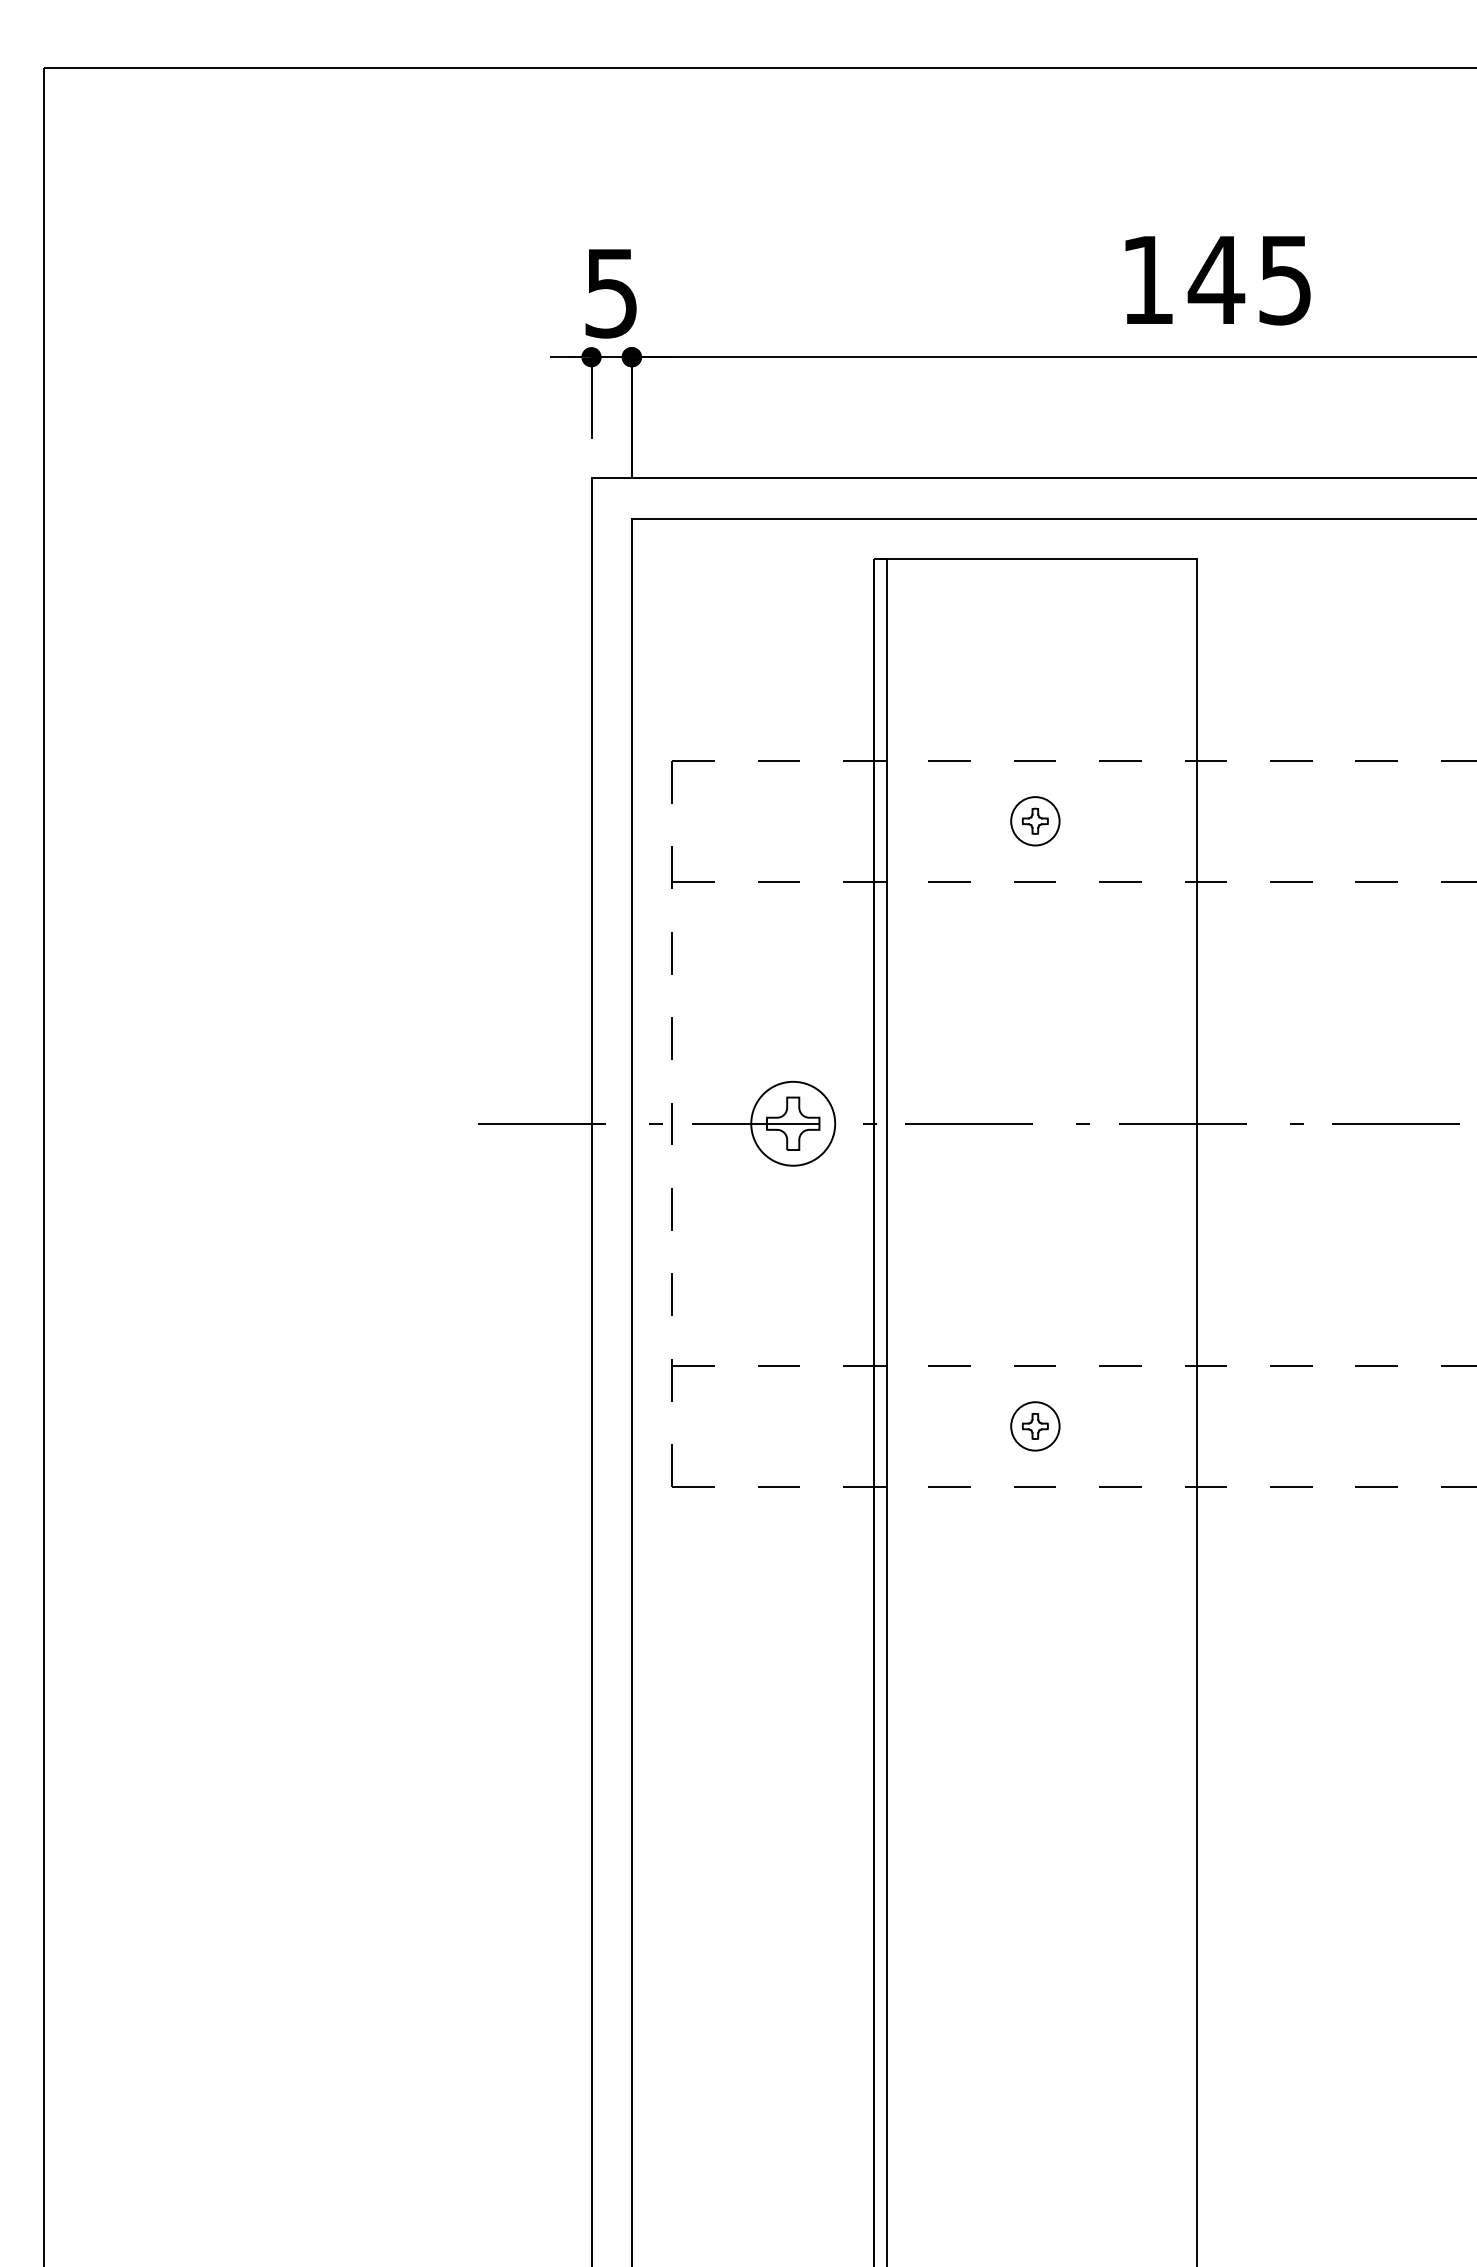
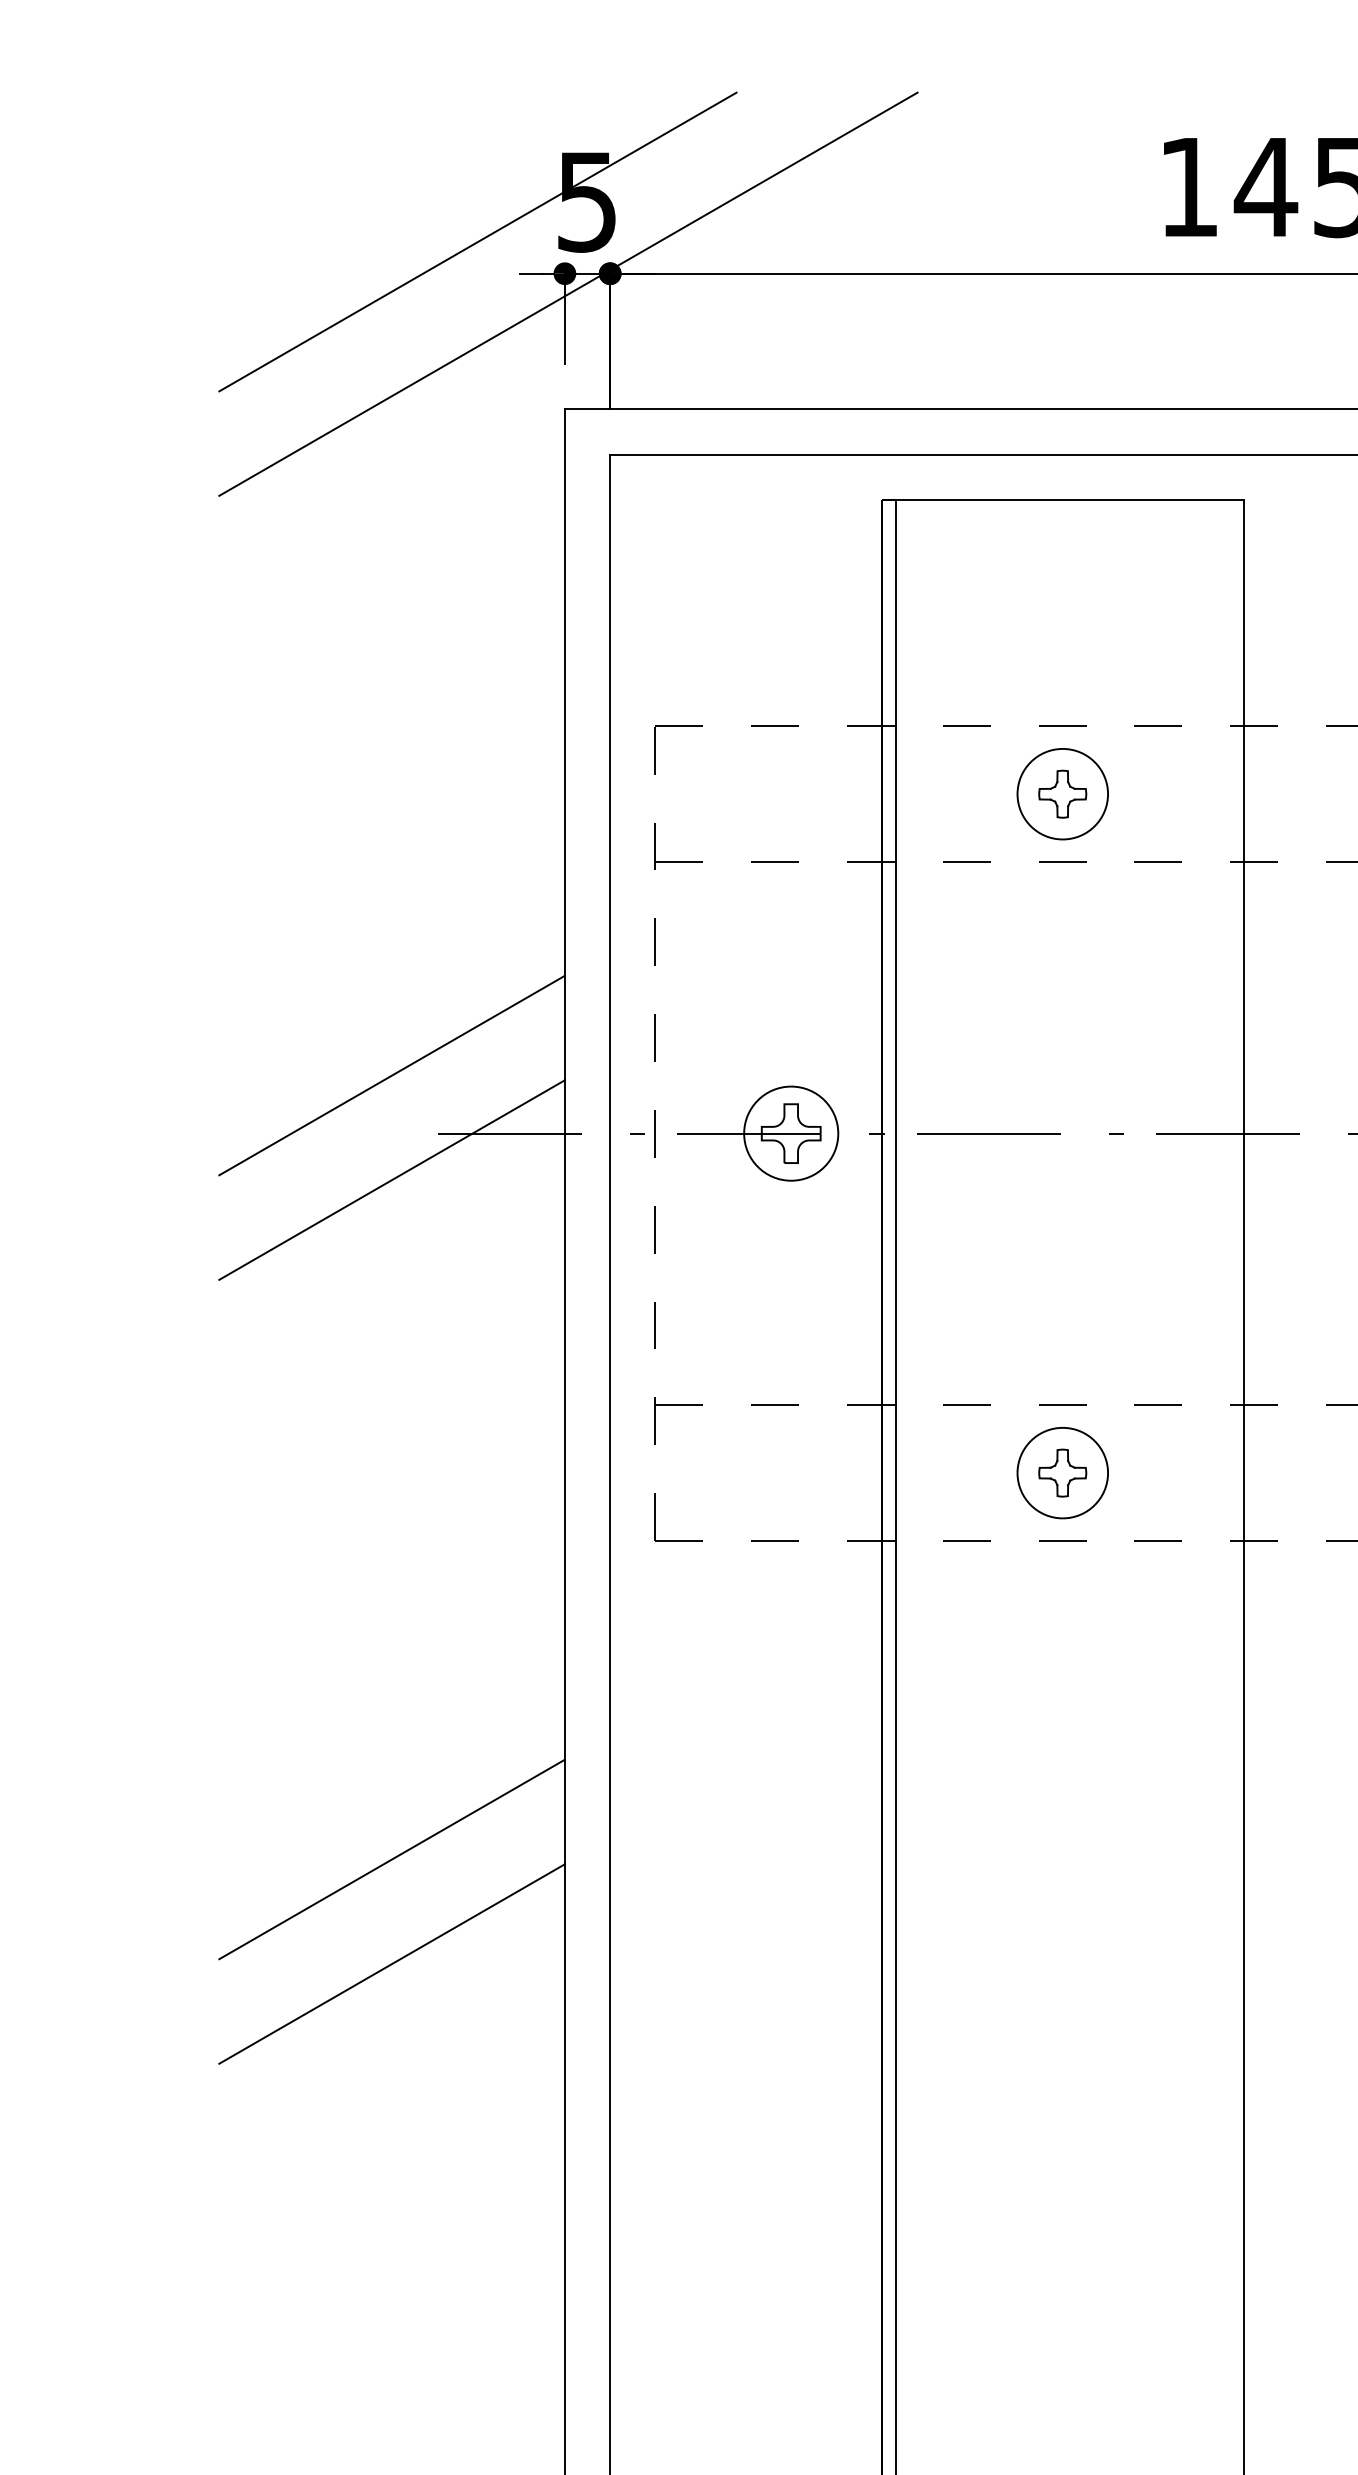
line: (513, 328) -> (477, 241), added
line: (594, 375) -> (568, 294), added
part: (1035, 821) -> (1063, 794), size x1.67
line: (437, 1071) -> (392, 1075), added
line: (437, 1165) -> (392, 1180), added
part: (1035, 1426) -> (1063, 1473), size x1.67
line: (437, 1770) -> (392, 1859), added
line: (437, 1863) -> (392, 1963), added

